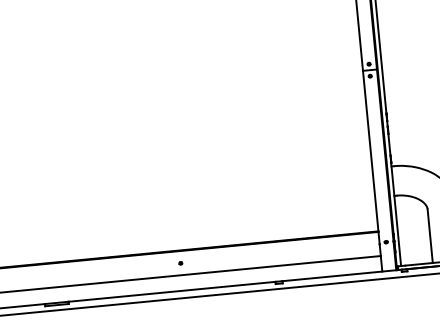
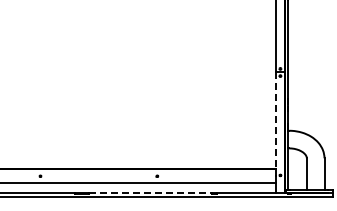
line: (370, 152) -> (276, 121), solid -> dashed
line: (171, 291) -> (150, 192), solid -> dashed

